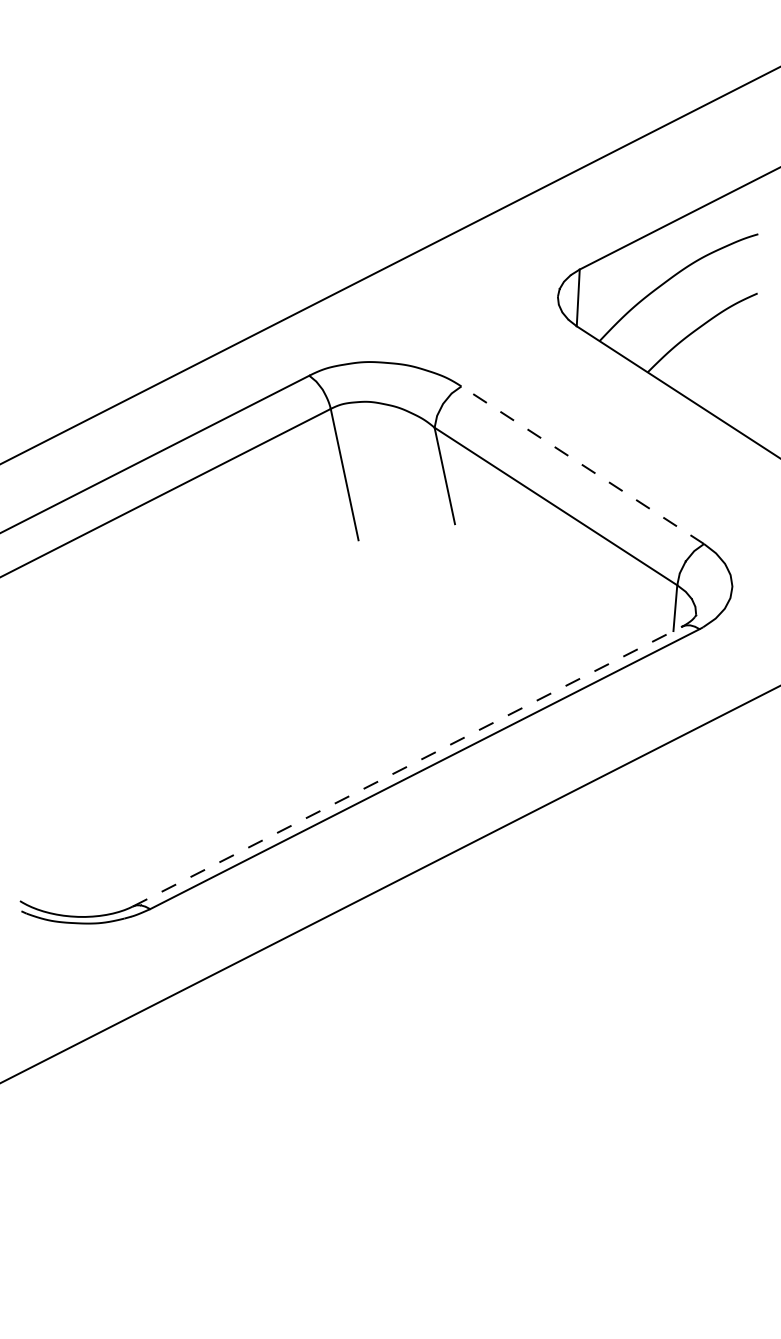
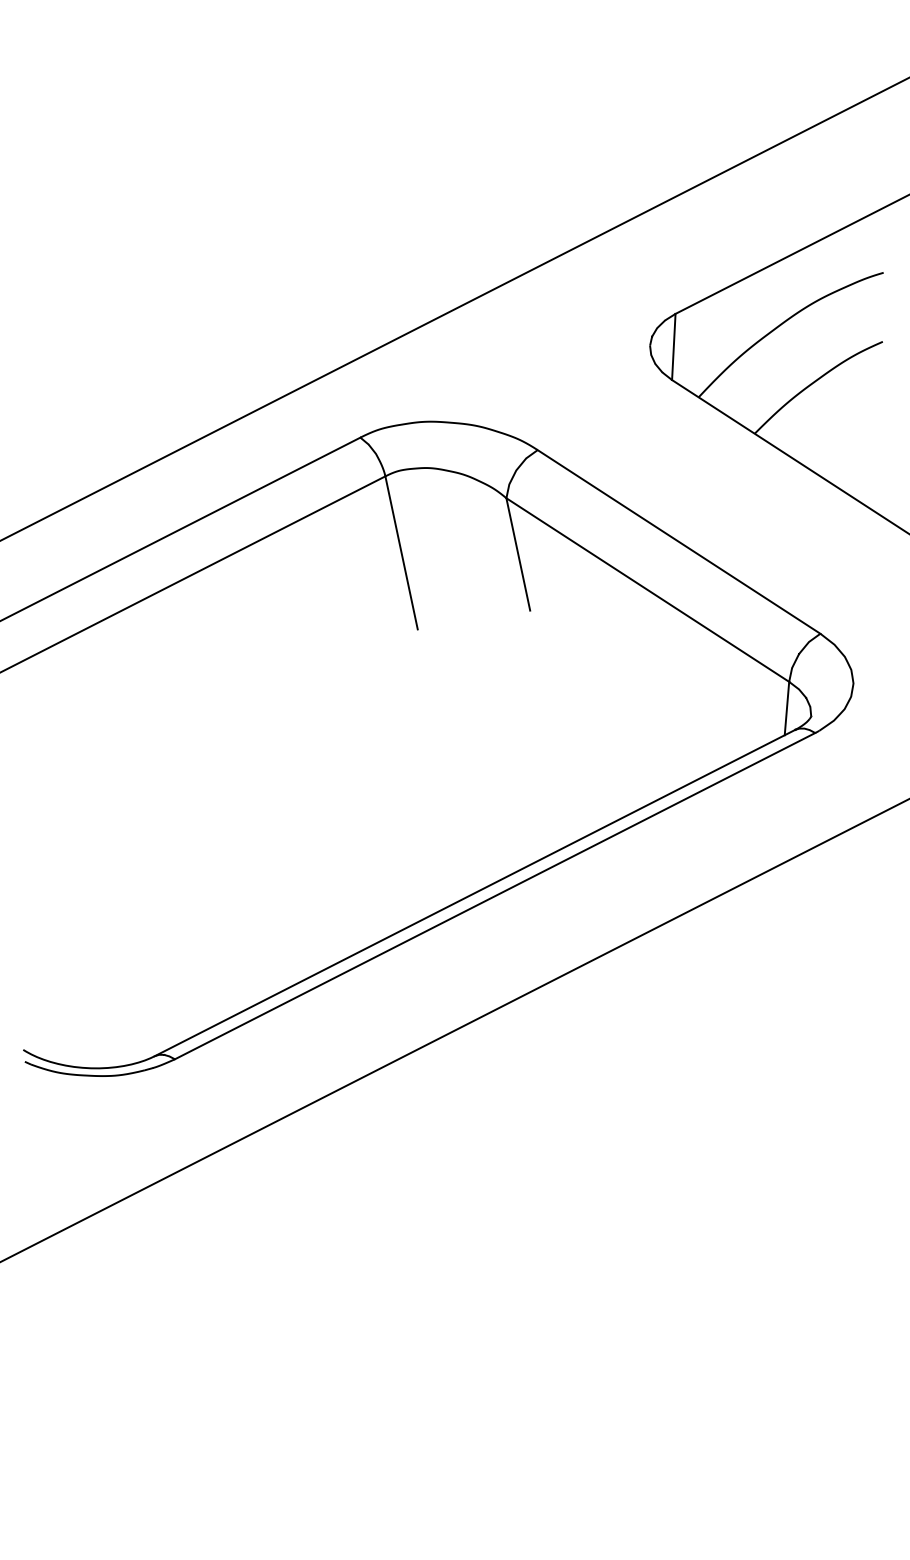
line: (583, 464) -> (679, 541), dashed -> solid
line: (408, 766) -> (475, 892), dashed -> solid

